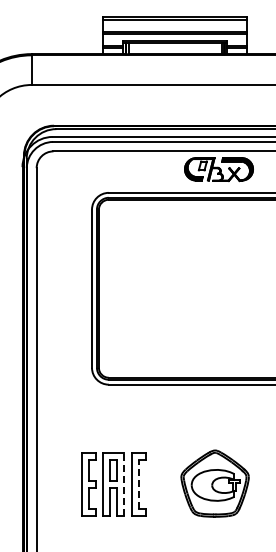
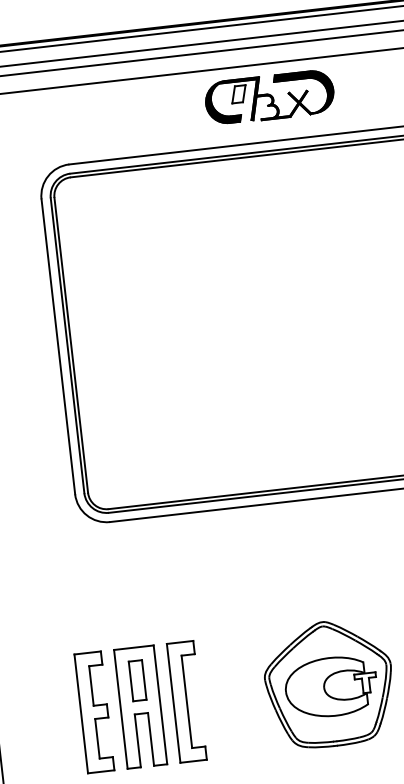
line: (124, 484) -> (160, 704), dashed -> solid
line: (138, 484) -> (186, 701), dashed -> solid

